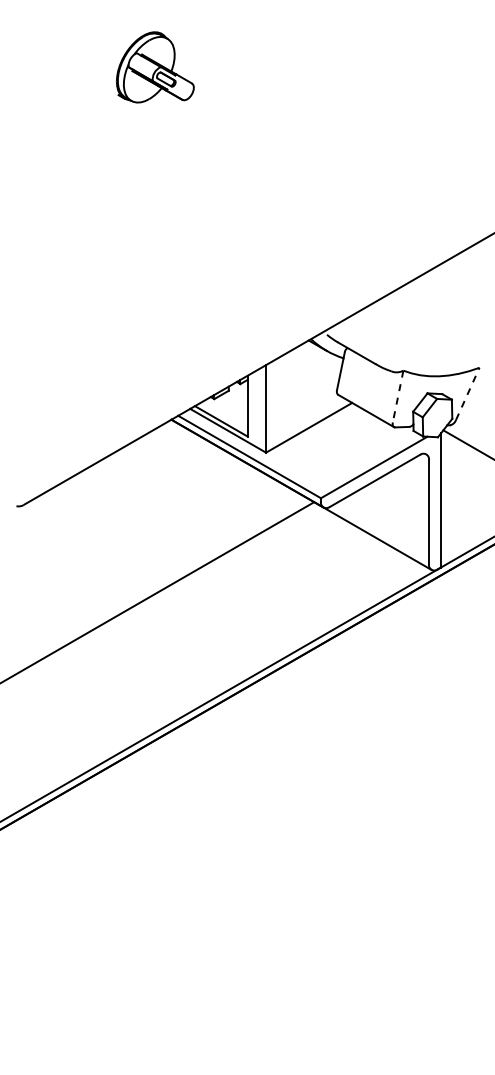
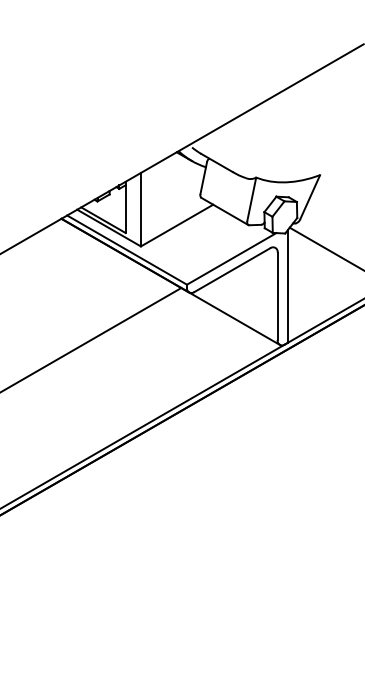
line: (467, 393) -> (310, 196), dashed -> solid
line: (398, 397) -> (252, 200), dashed -> solid

